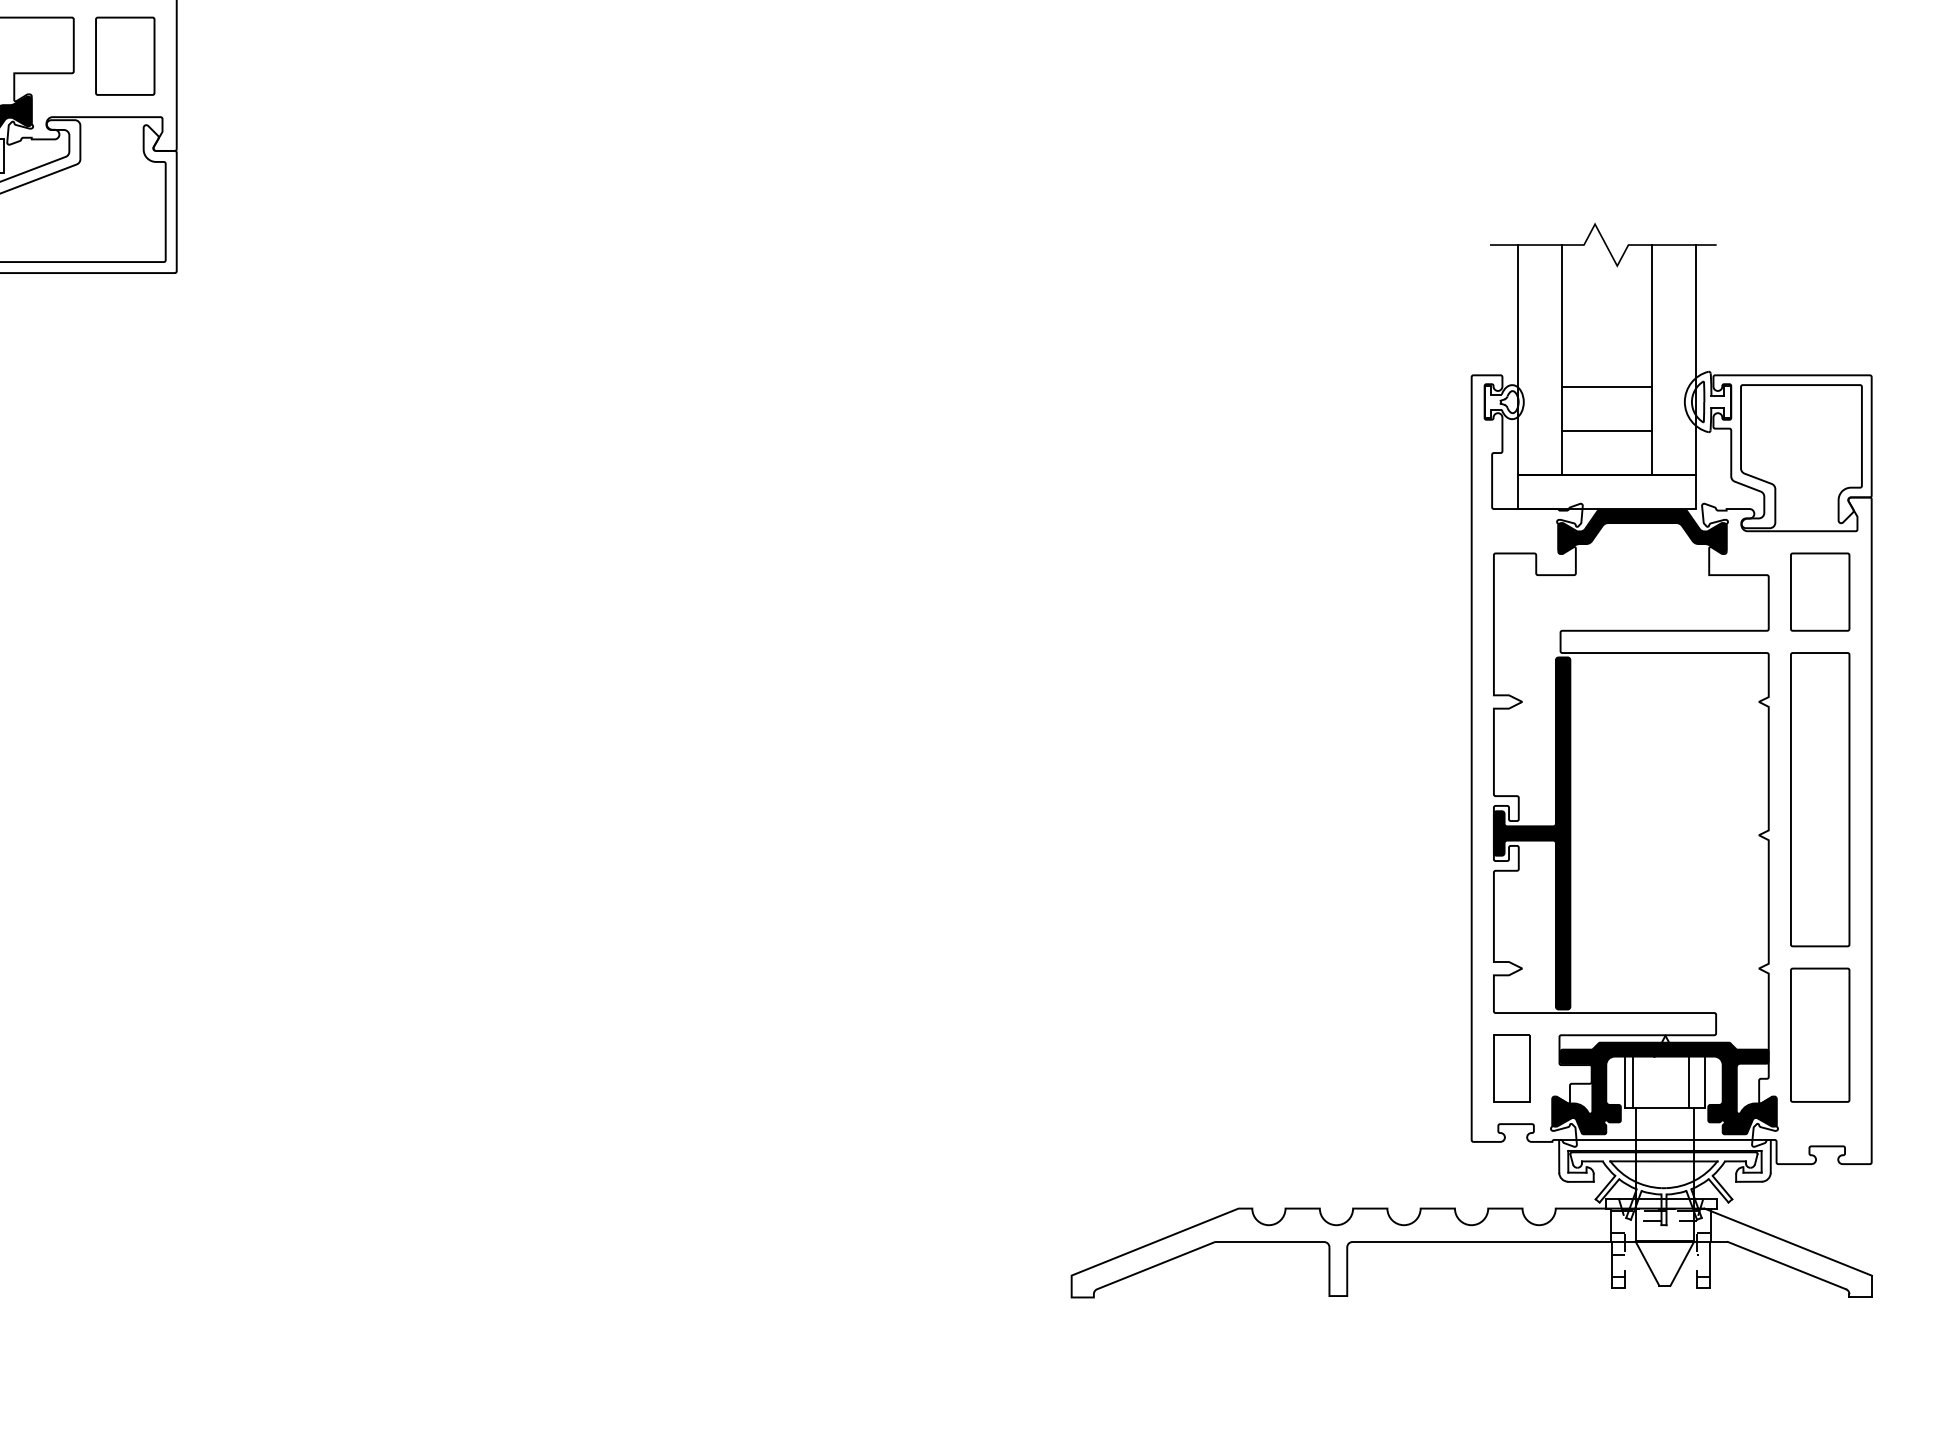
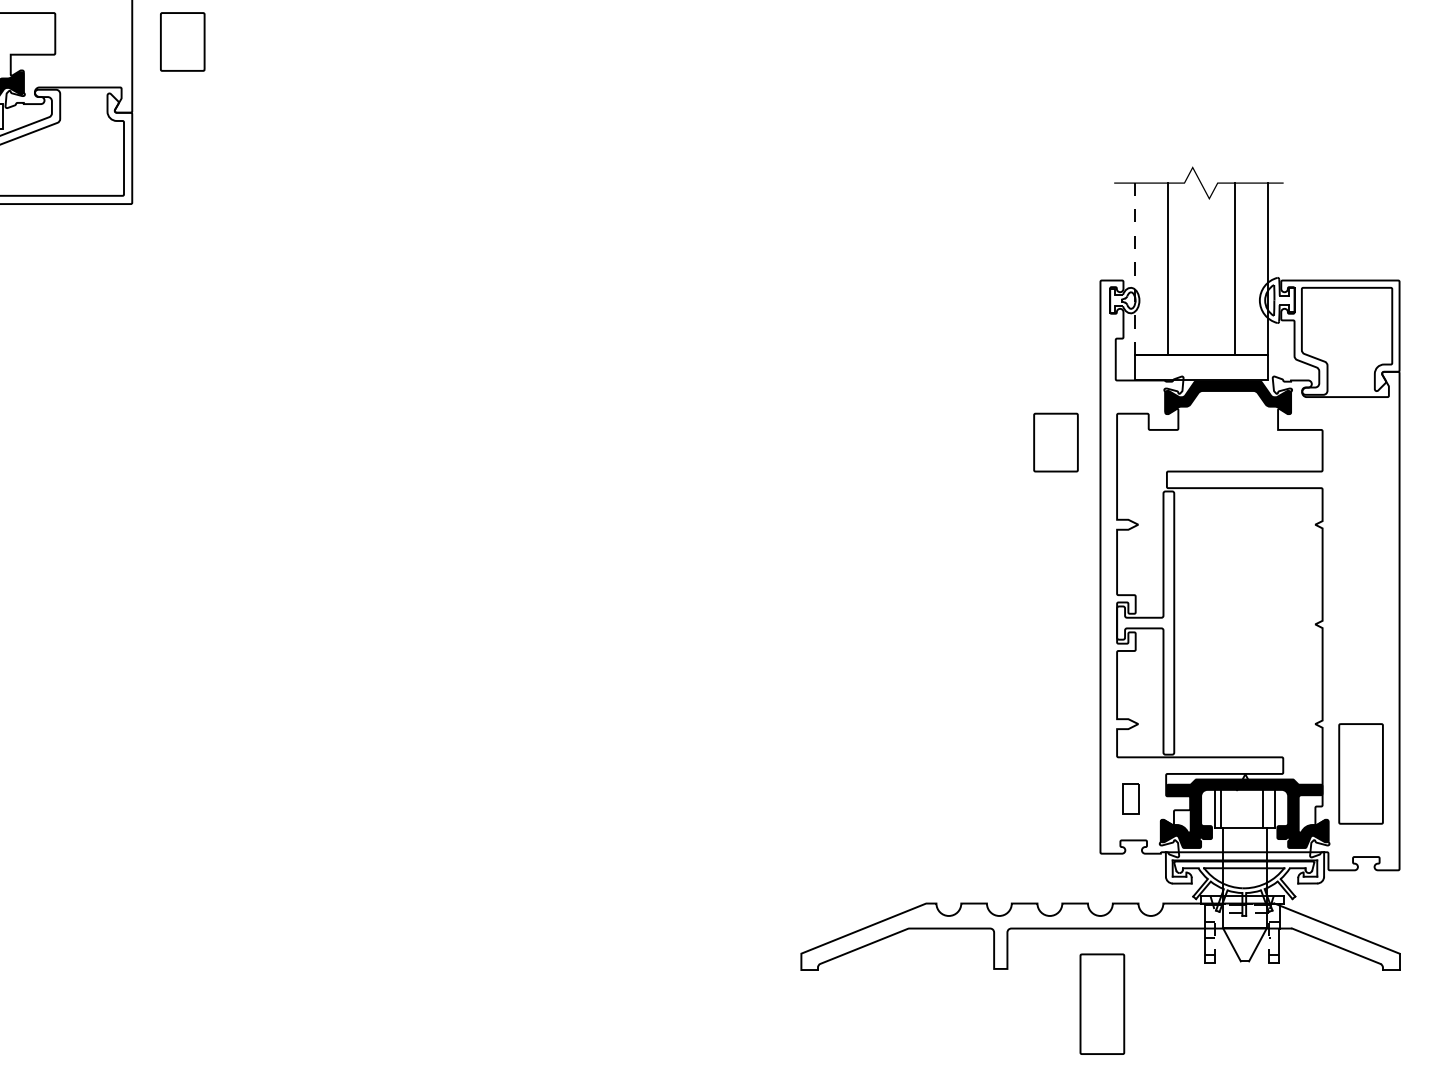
part: (125, 55) -> (182, 41), moved
line: (1517, 359) -> (1134, 268), solid -> dashed
line: (1606, 386) -> (1201, 288), removed
line: (1606, 430) -> (1201, 321), removed
part: (1820, 591) -> (1056, 442), moved
part: (1820, 799) -> (1361, 597), removed
fill: (1531, 833) -> (1145, 623), removed
part: (1511, 1068) -> (1130, 798), size x0.6
part: (1474, 1342) -> (1102, 1003), added

